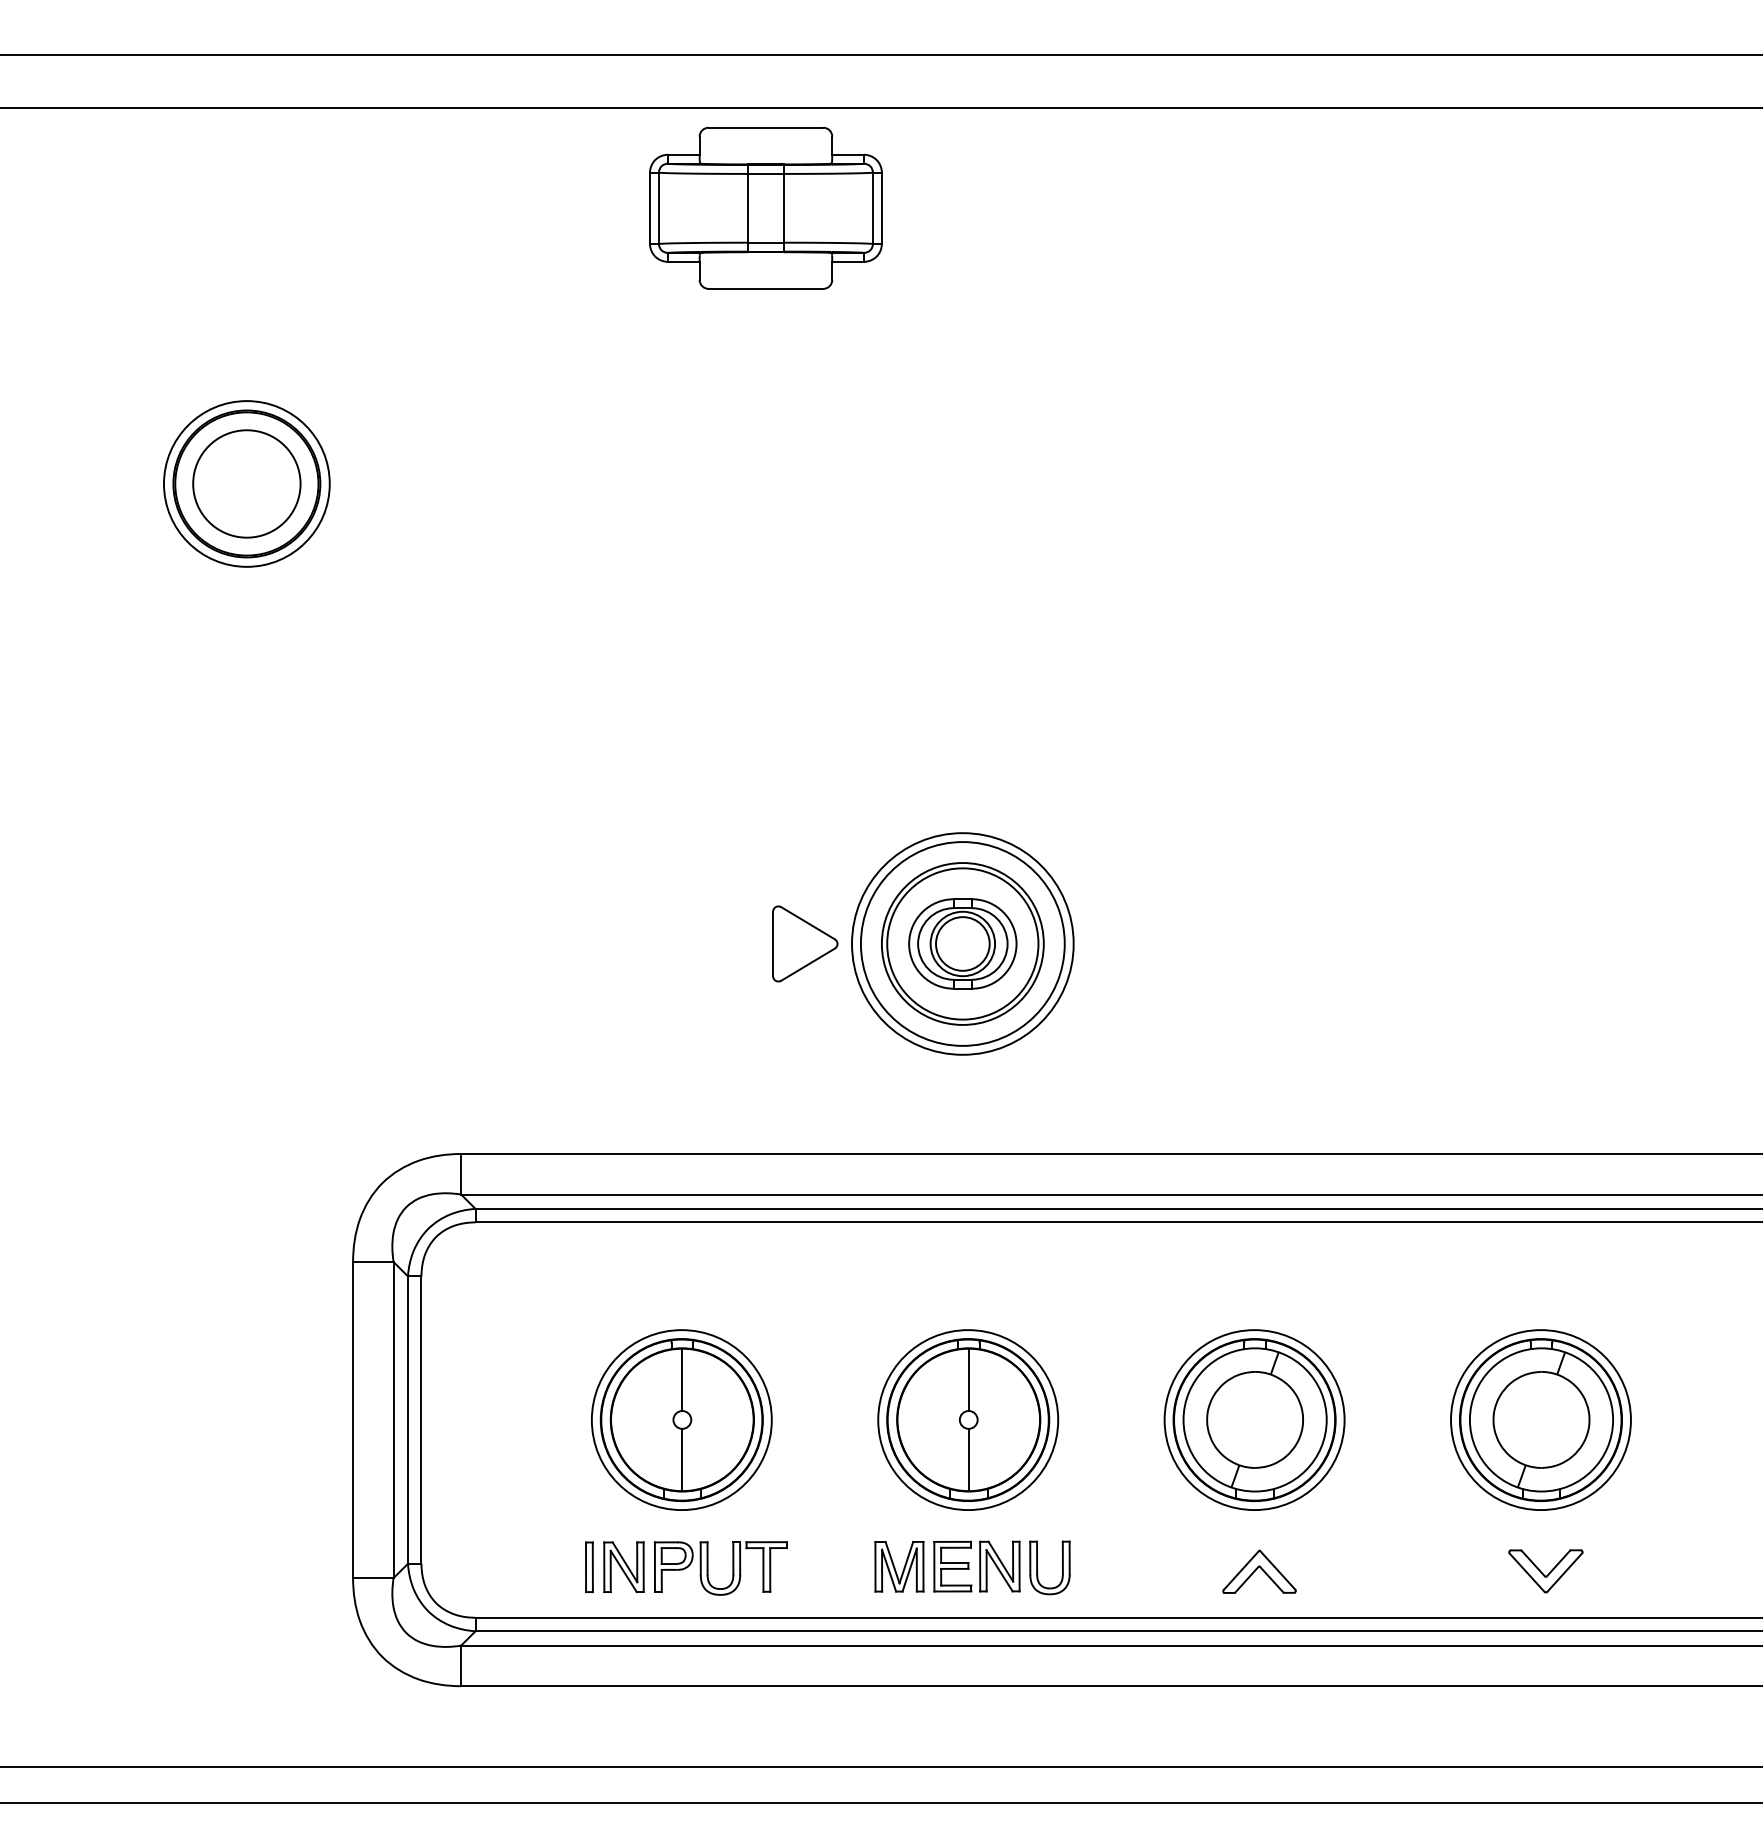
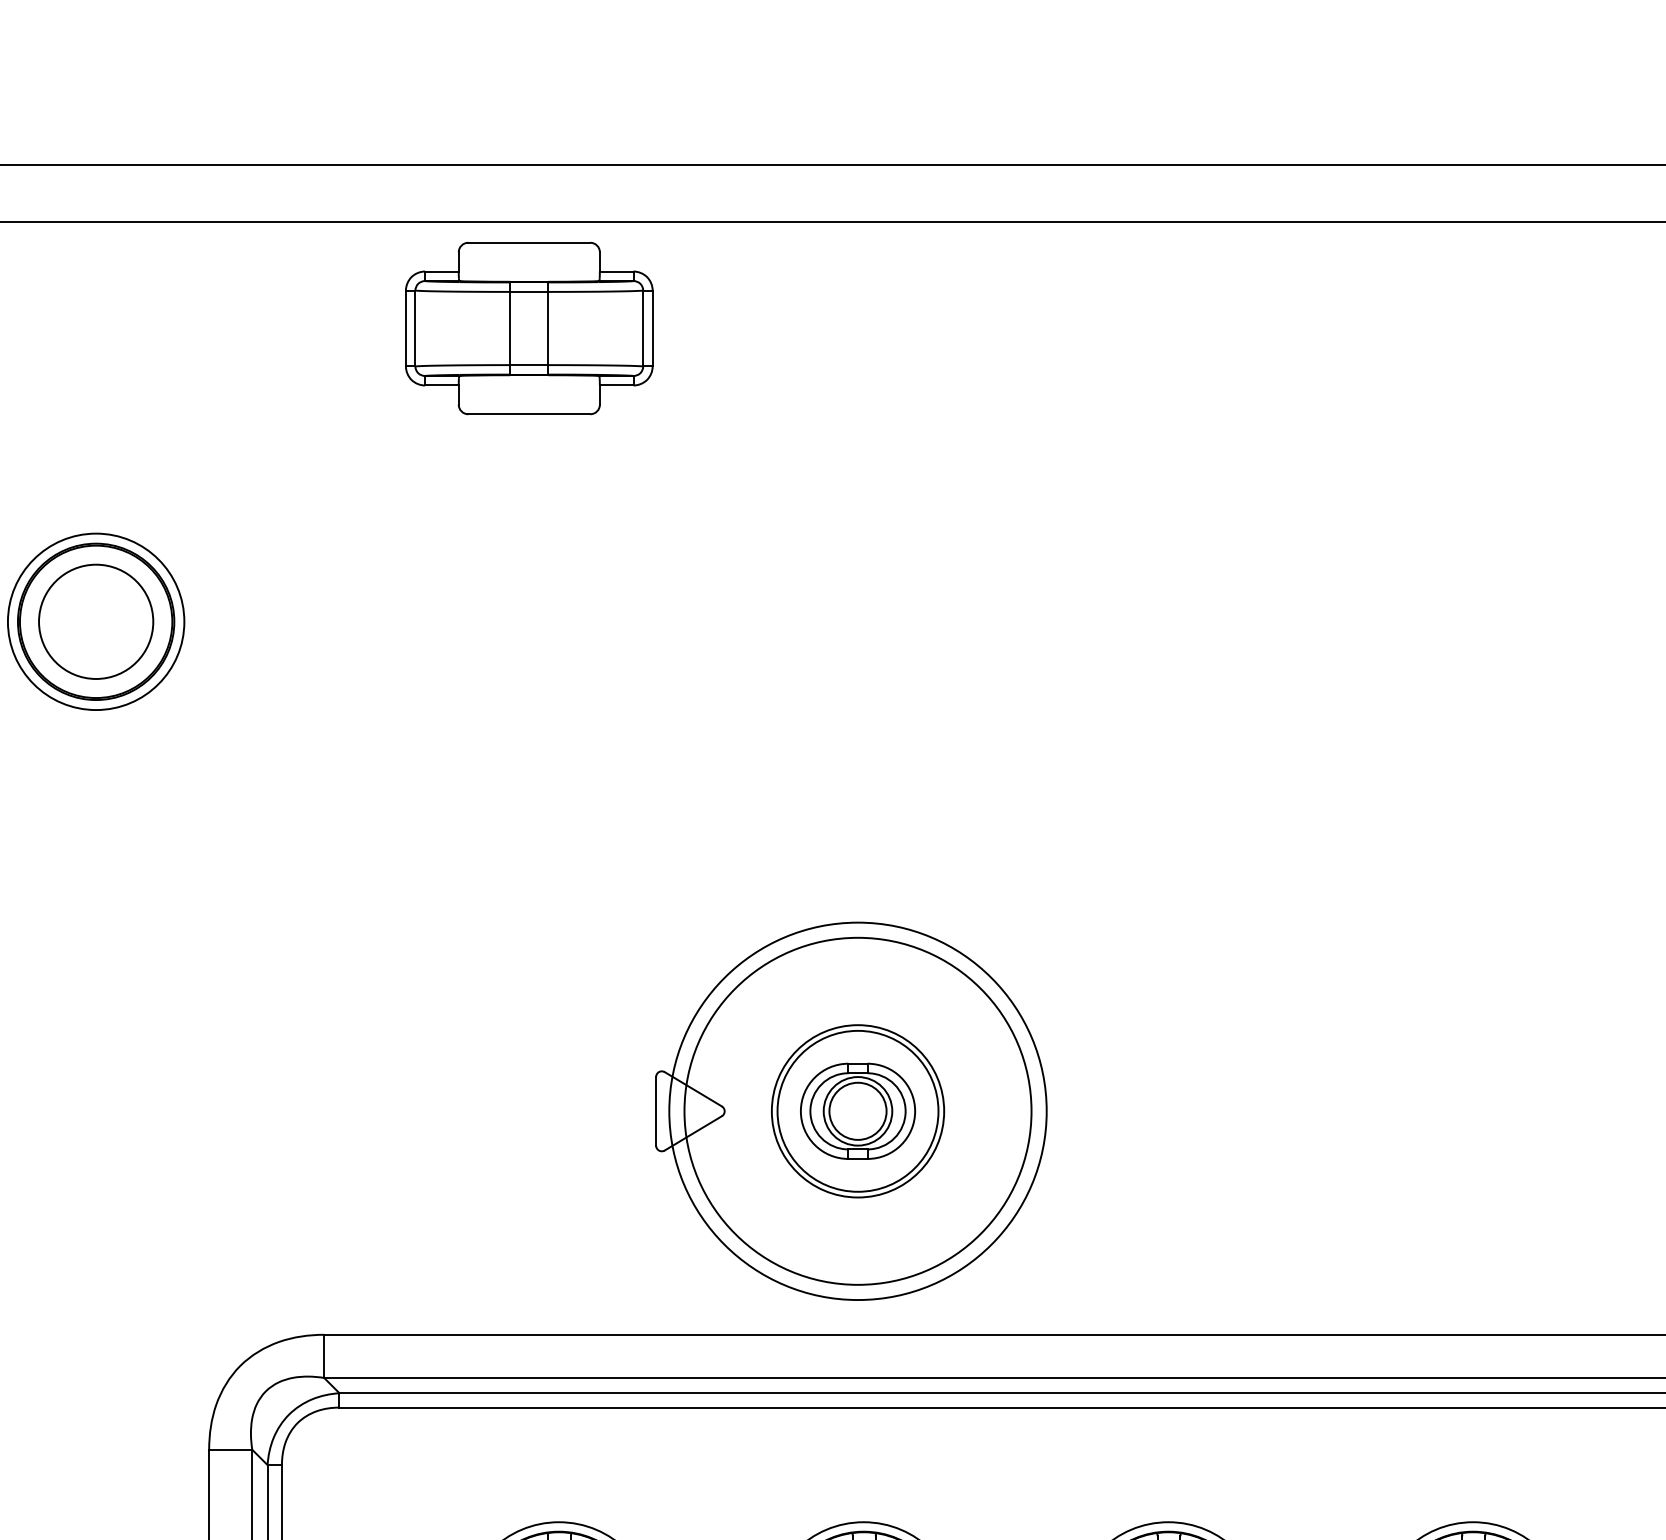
part: (765, 207) -> (528, 327), moved
circle: (962, 943) -> (857, 1110), size x1.6
circle: (962, 943) -> (857, 1110), size x1.6

